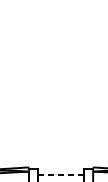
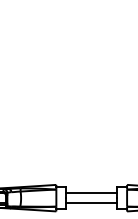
line: (60, 175) -> (91, 193), dashed -> solid

